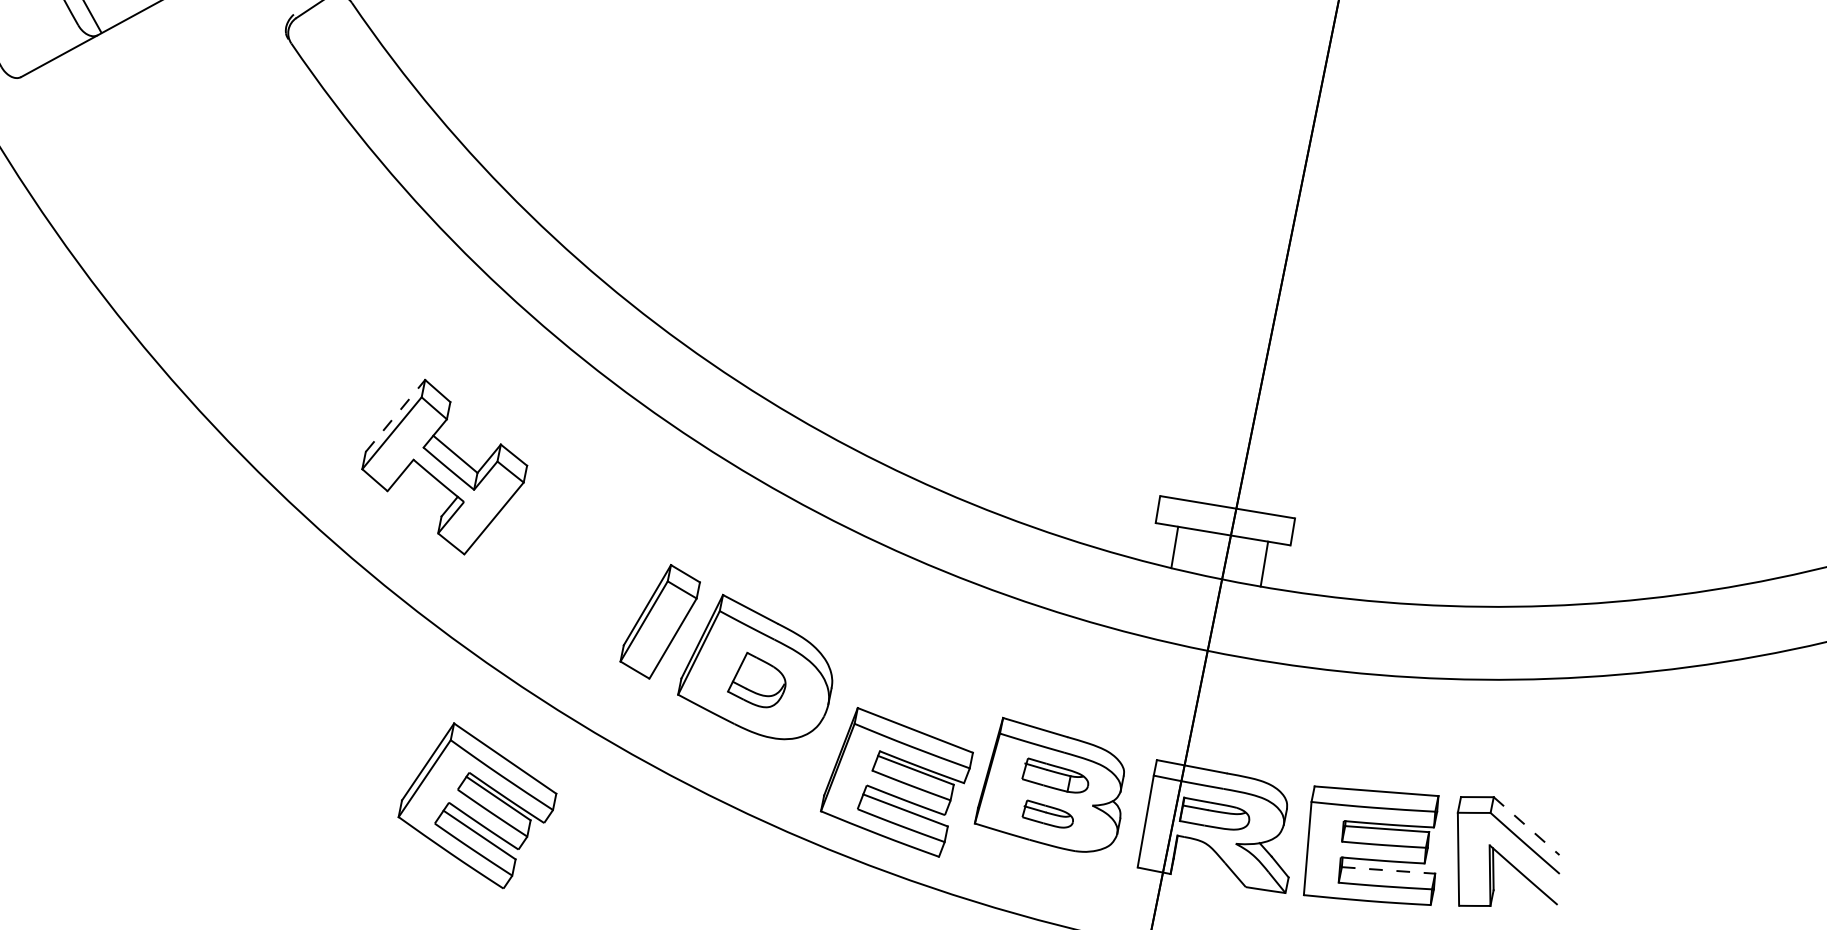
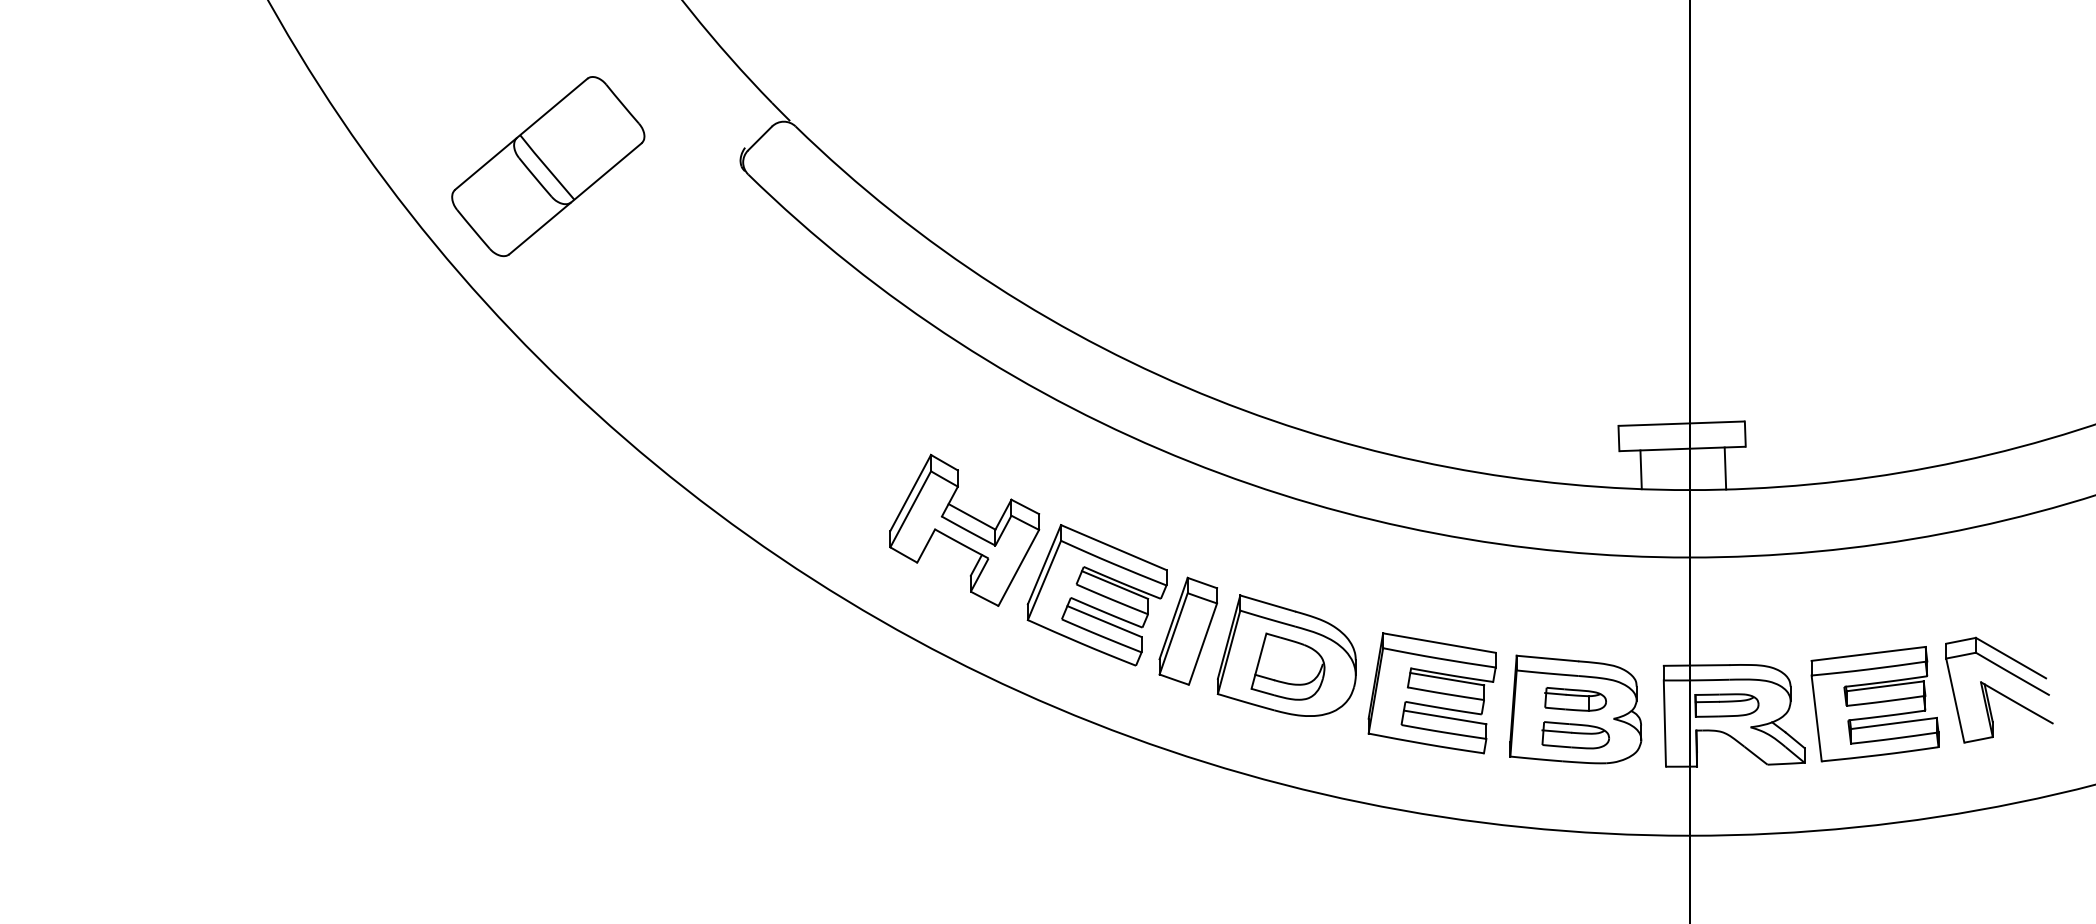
line: (395, 415) -> (910, 492), dashed -> solid
part: (757, 680) -> (1287, 666), size x1.43
part: (896, 782) -> (1431, 693), moved
part: (476, 805) -> (1096, 595), moved
part: (1048, 815) -> (1575, 735), size x1.43
line: (1527, 826) -> (2011, 658), dashed -> solid
line: (1389, 870) -> (1894, 723), dashed -> solid

